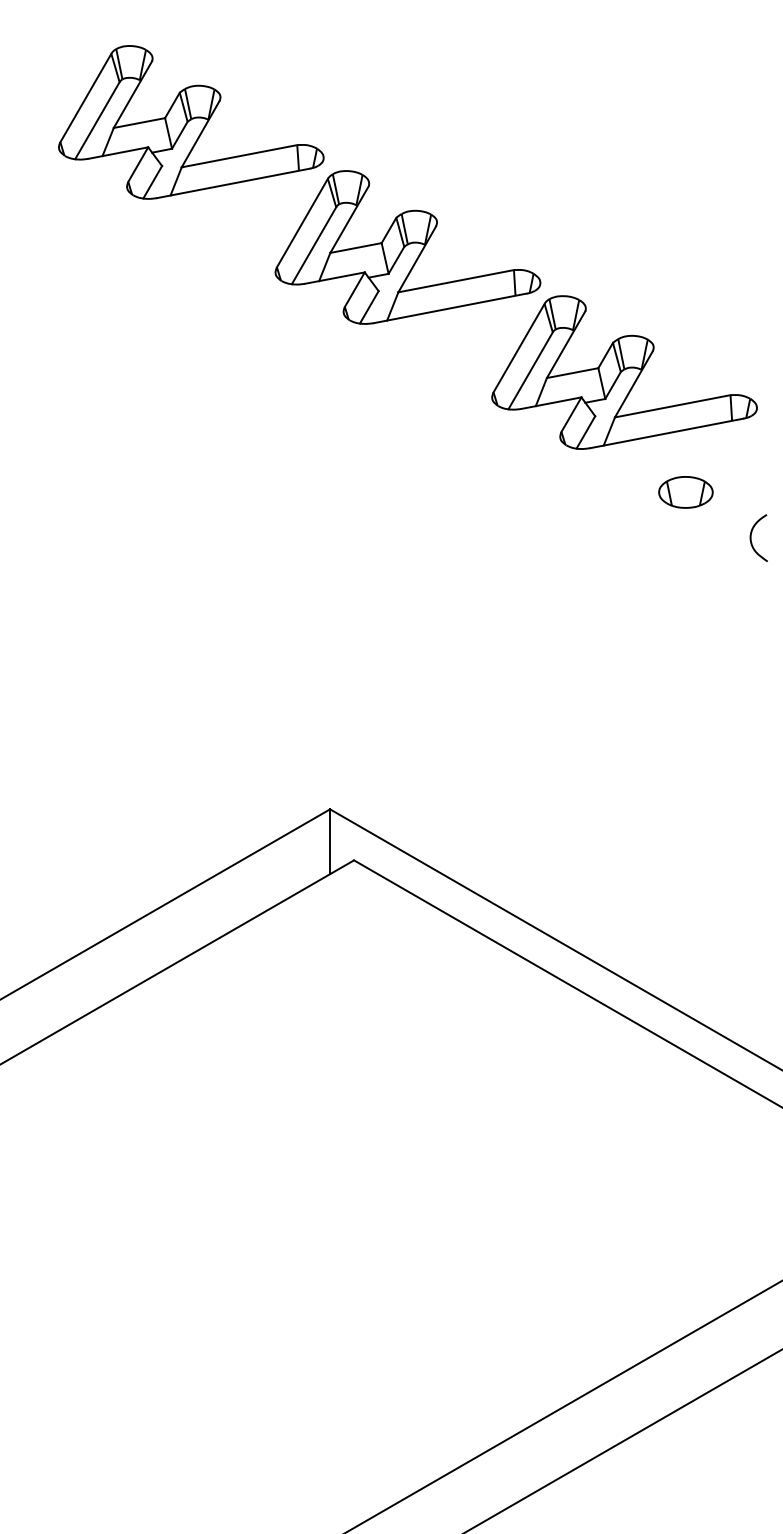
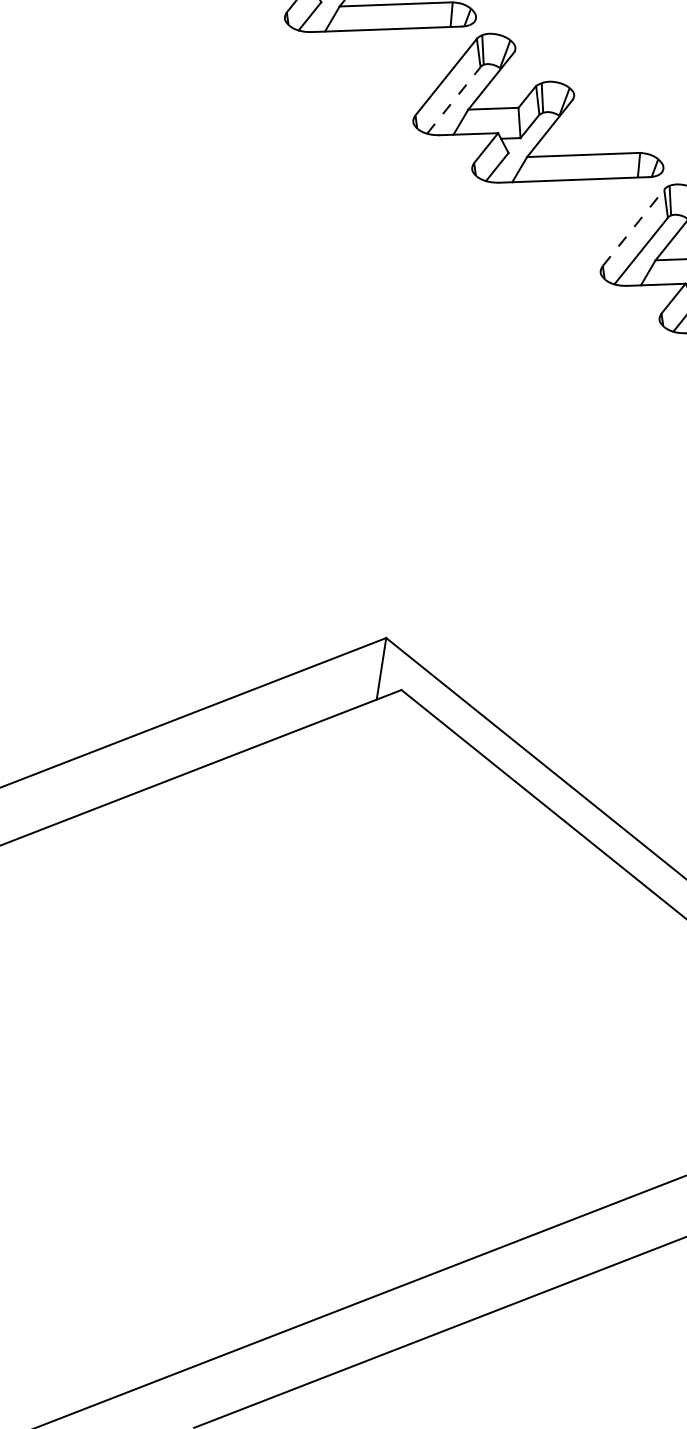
line: (314, 245) -> (454, 100), solid -> dashed
line: (519, 347) -> (634, 227), solid -> dashed

